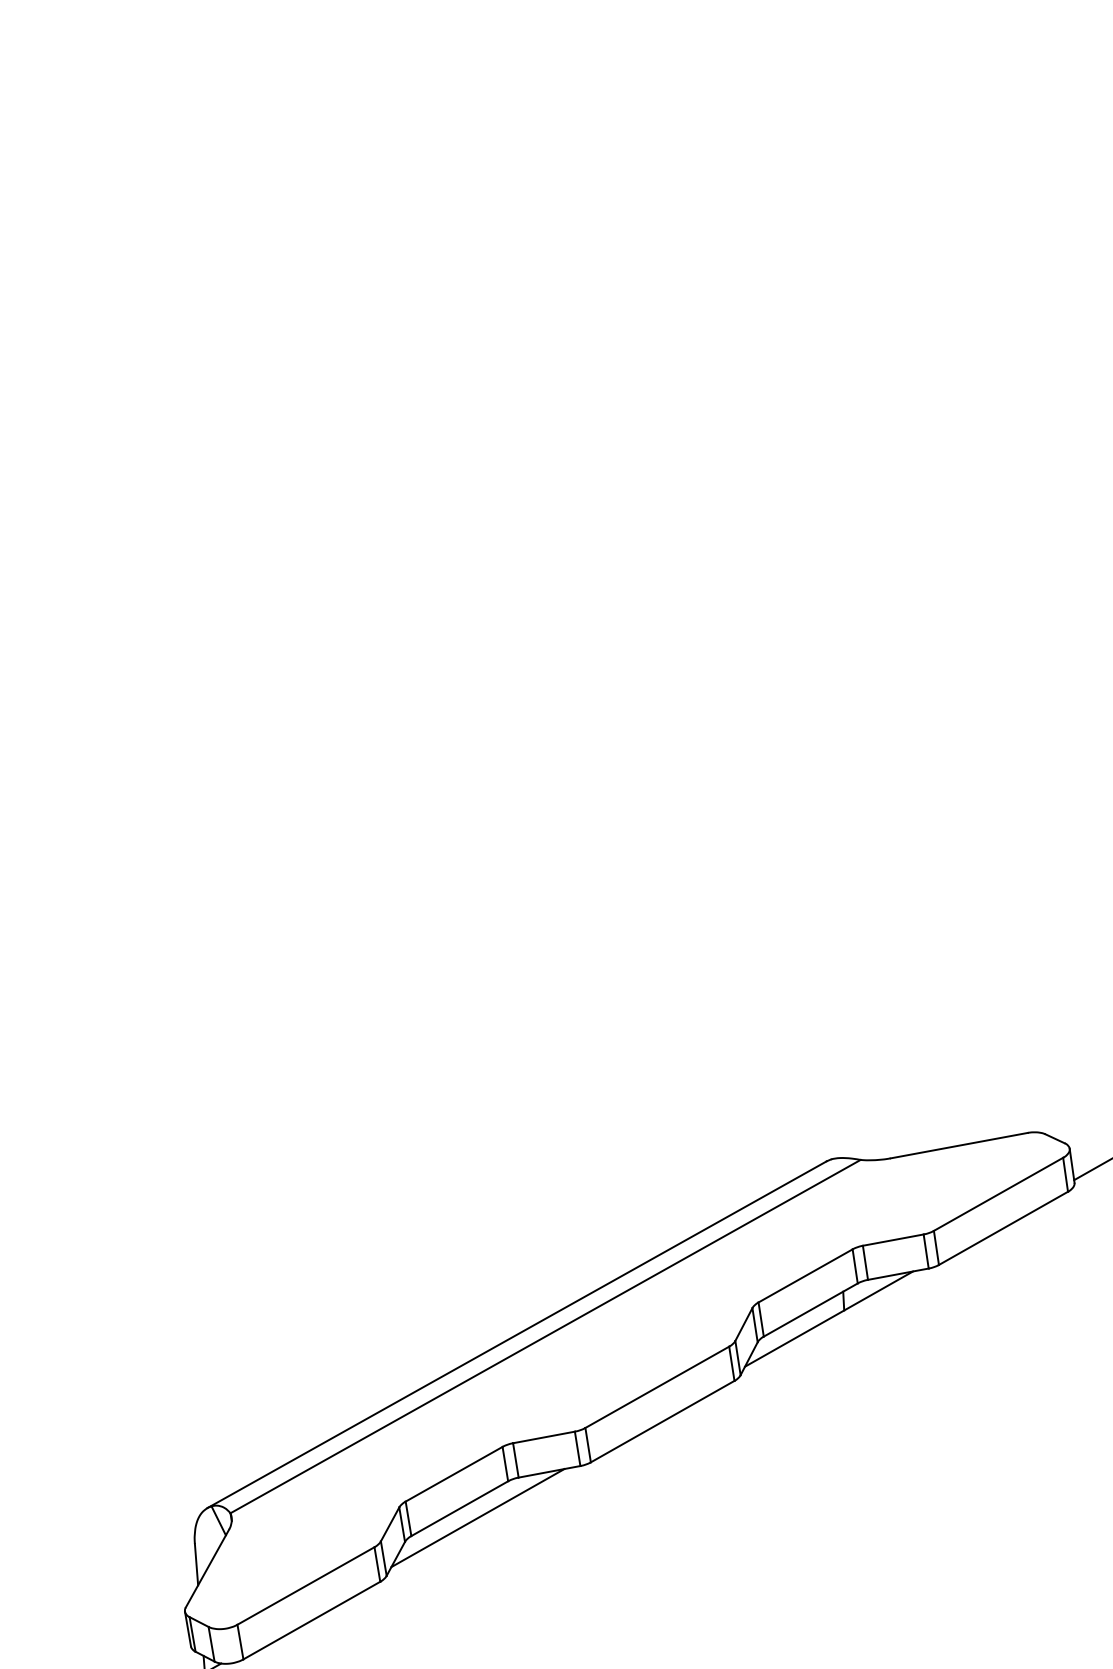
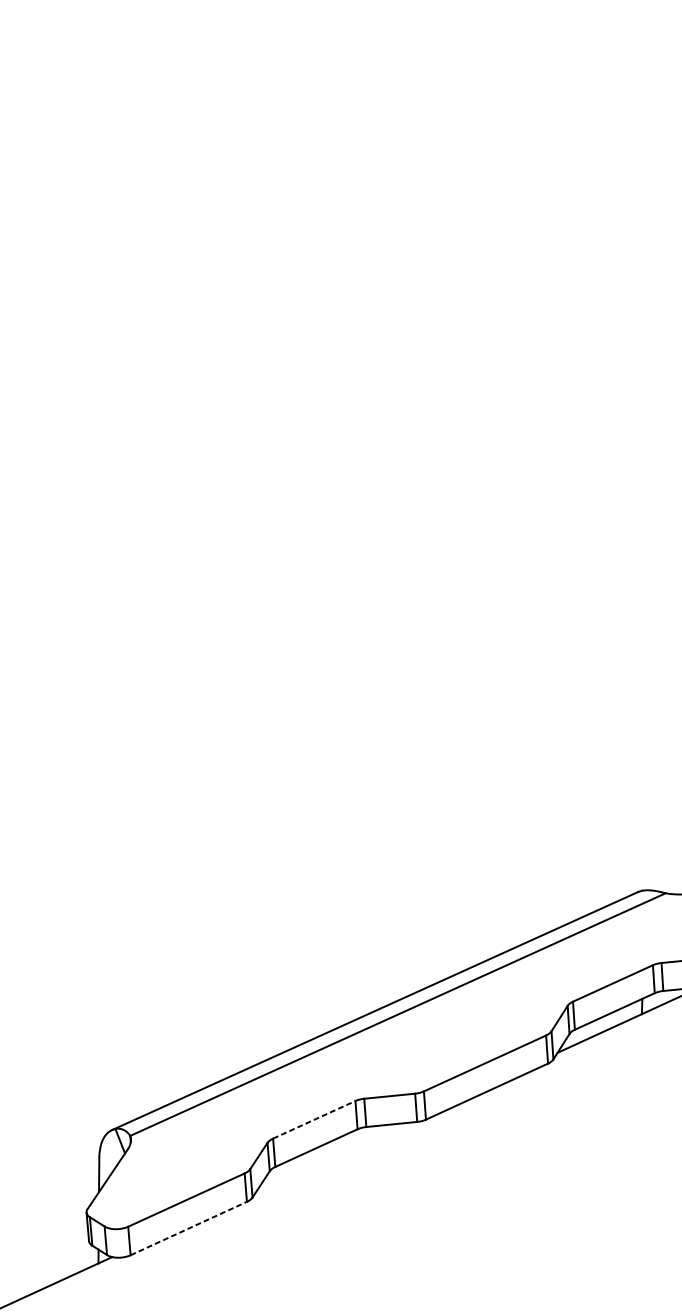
line: (454, 1474) -> (314, 1120), solid -> dashed
line: (477, 1518) -> (330, 1157), removed
line: (311, 1620) -> (188, 1228), solid -> dashed

